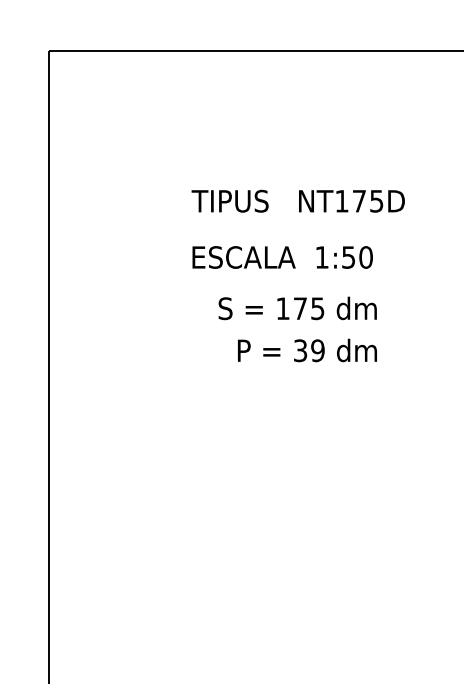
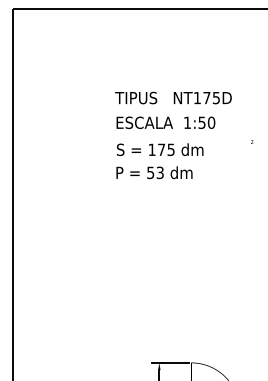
text: (298, 200) -> (173, 97), moved
text: (281, 256) -> (165, 122), moved
text: (298, 308) -> (160, 149), moved
text: (309, 350) -> (155, 172), 39 -> 53

